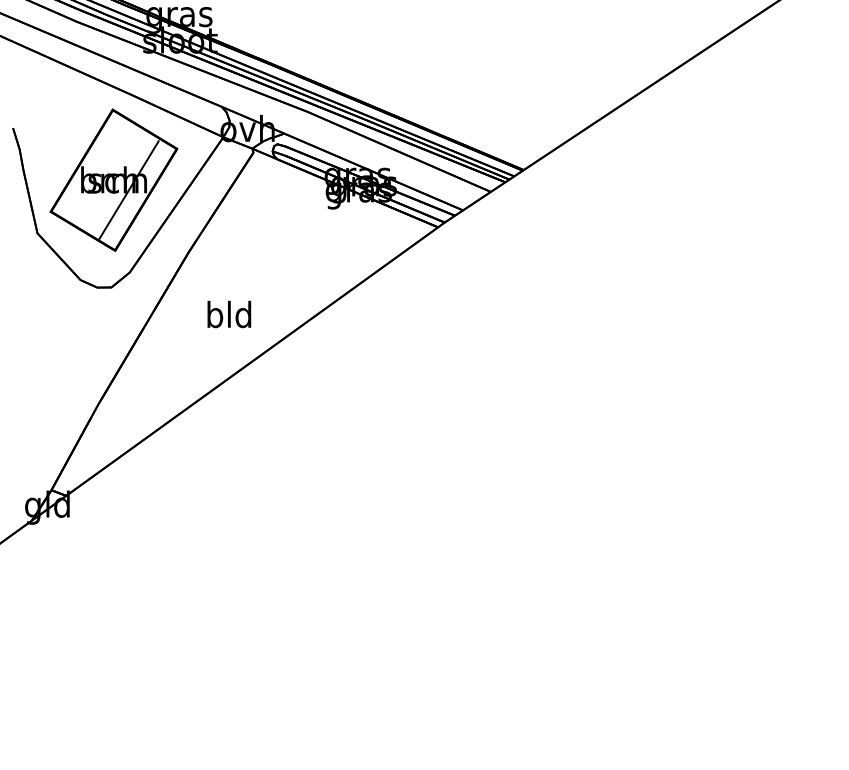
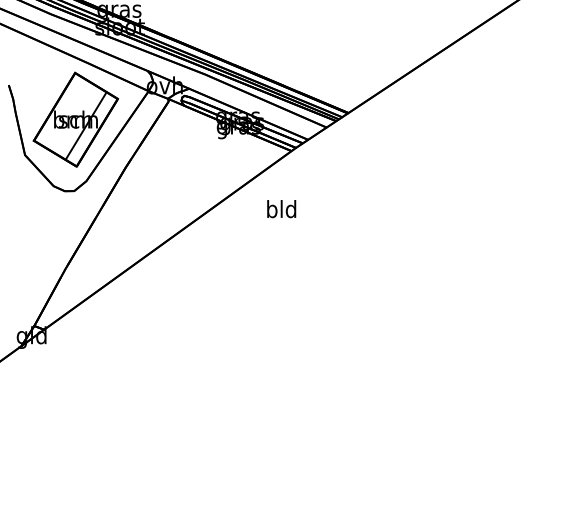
text: (229, 315) -> (281, 209), moved

